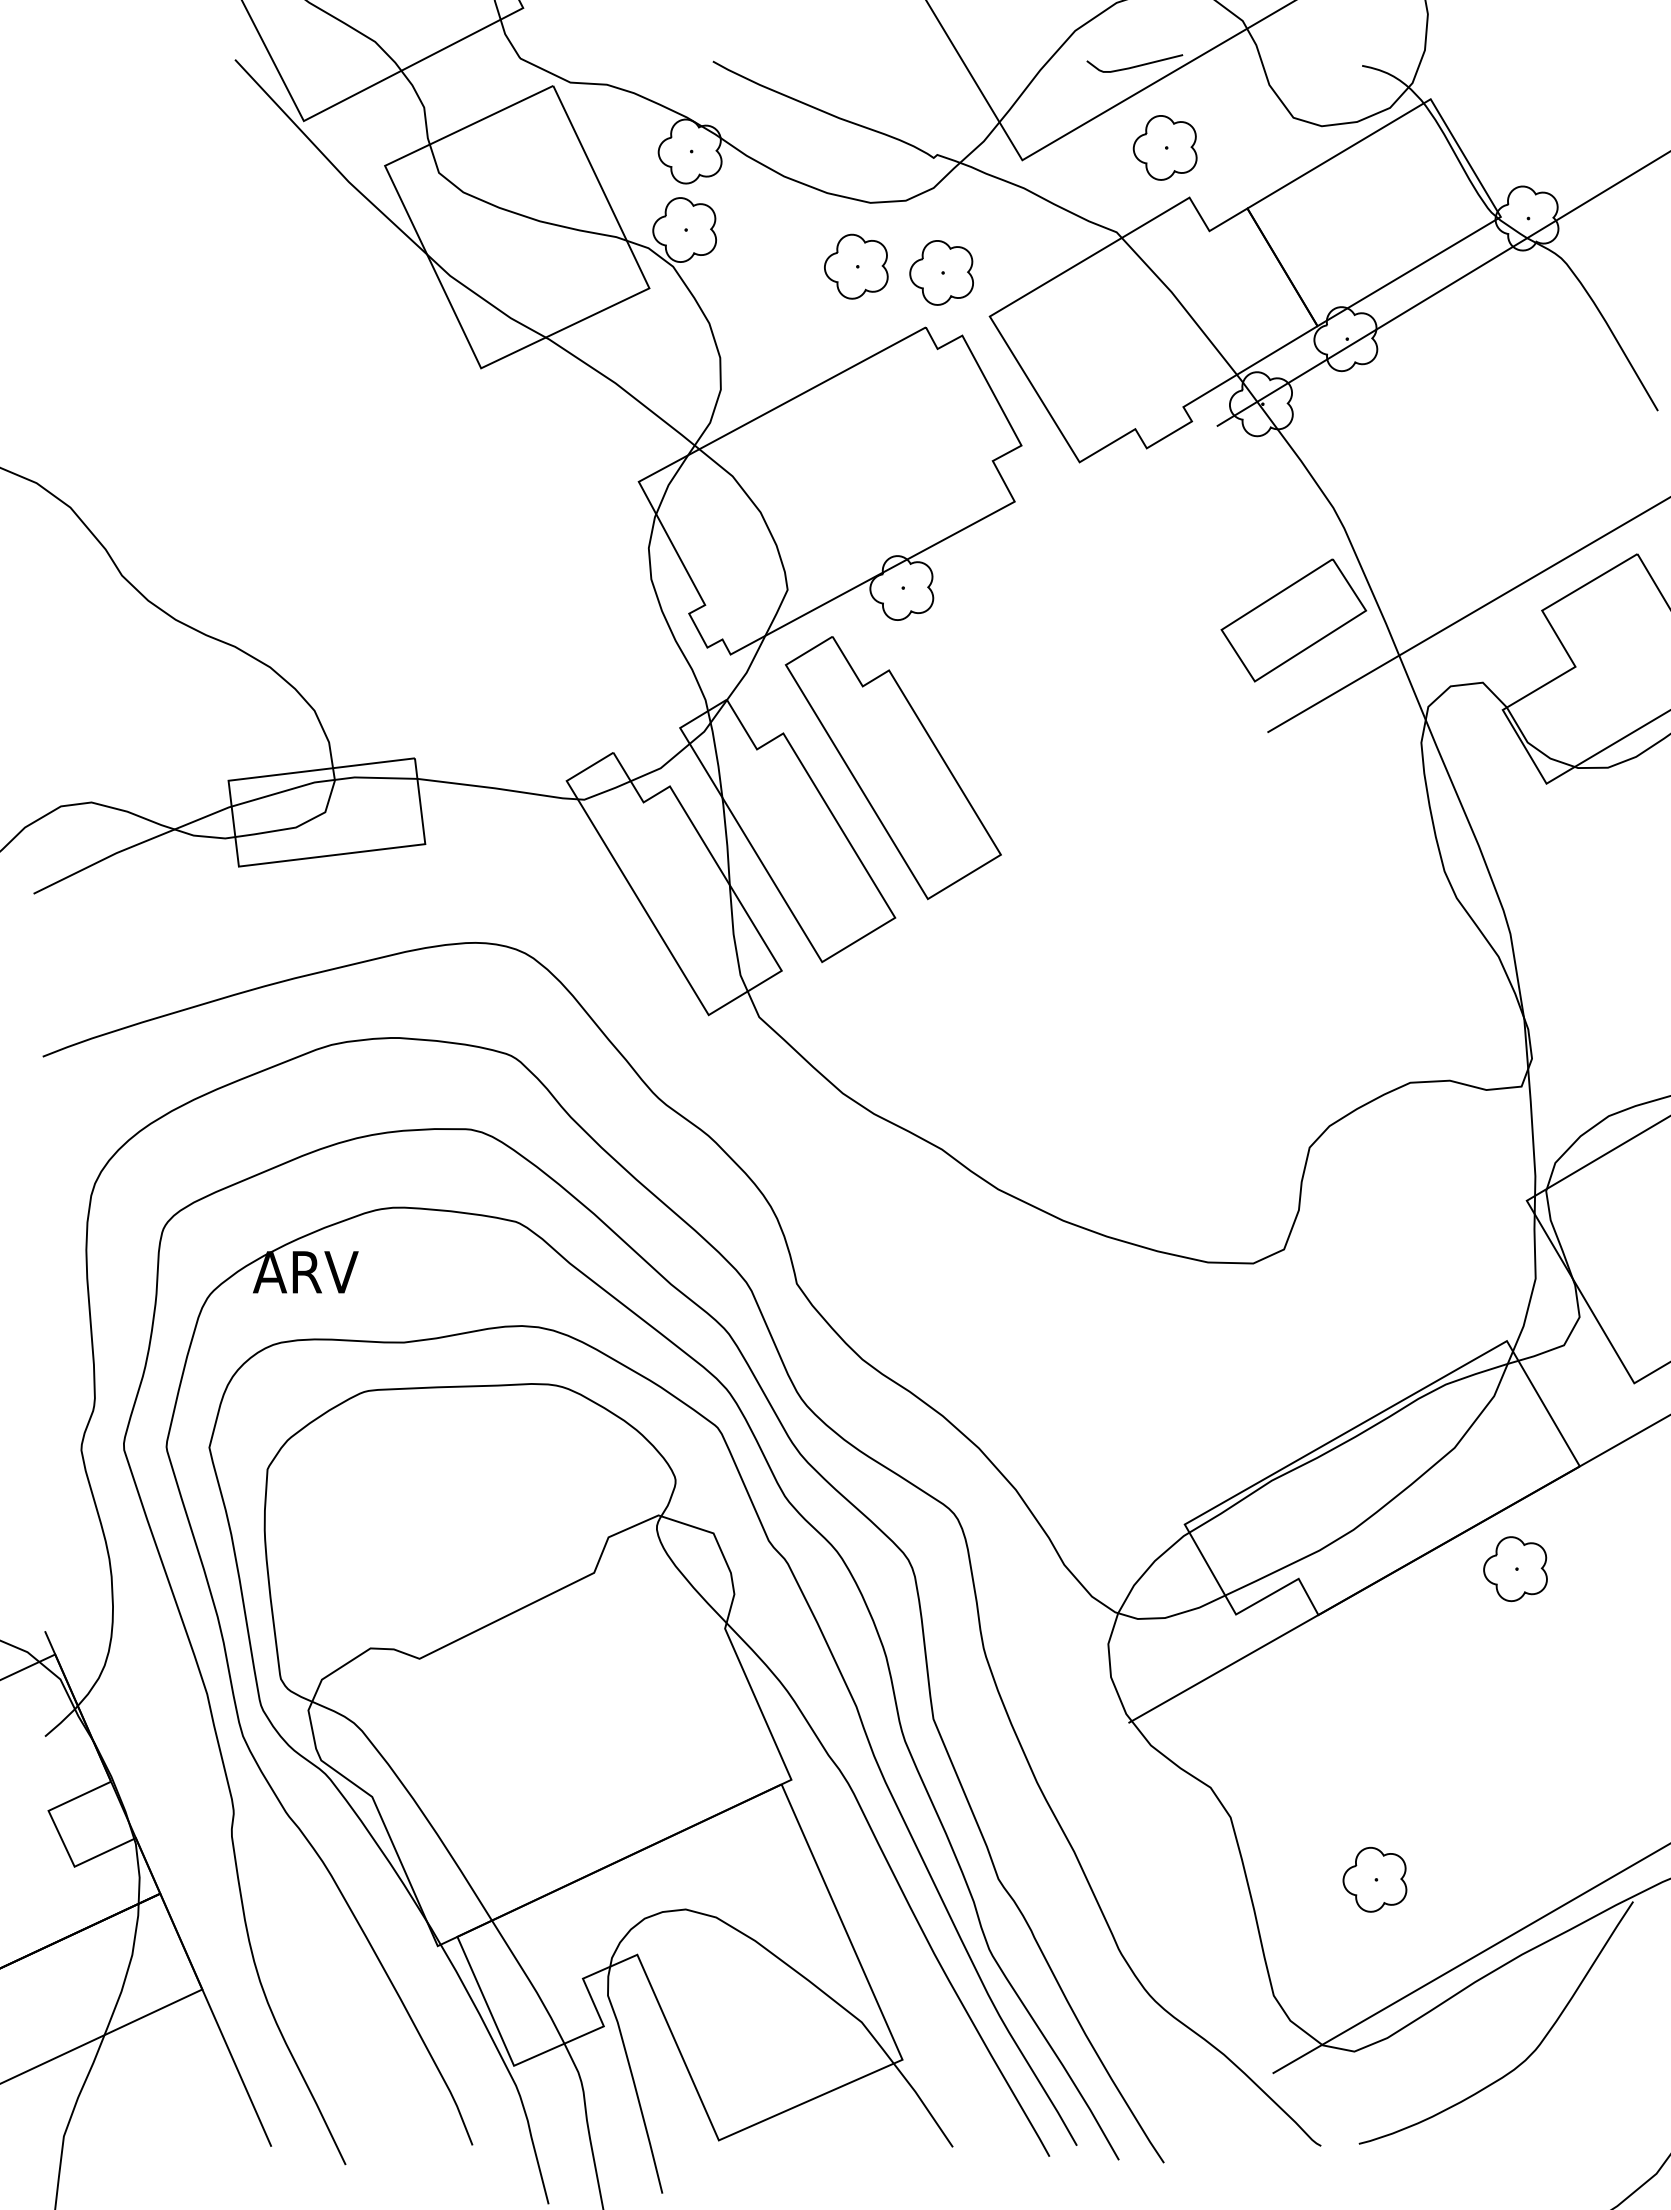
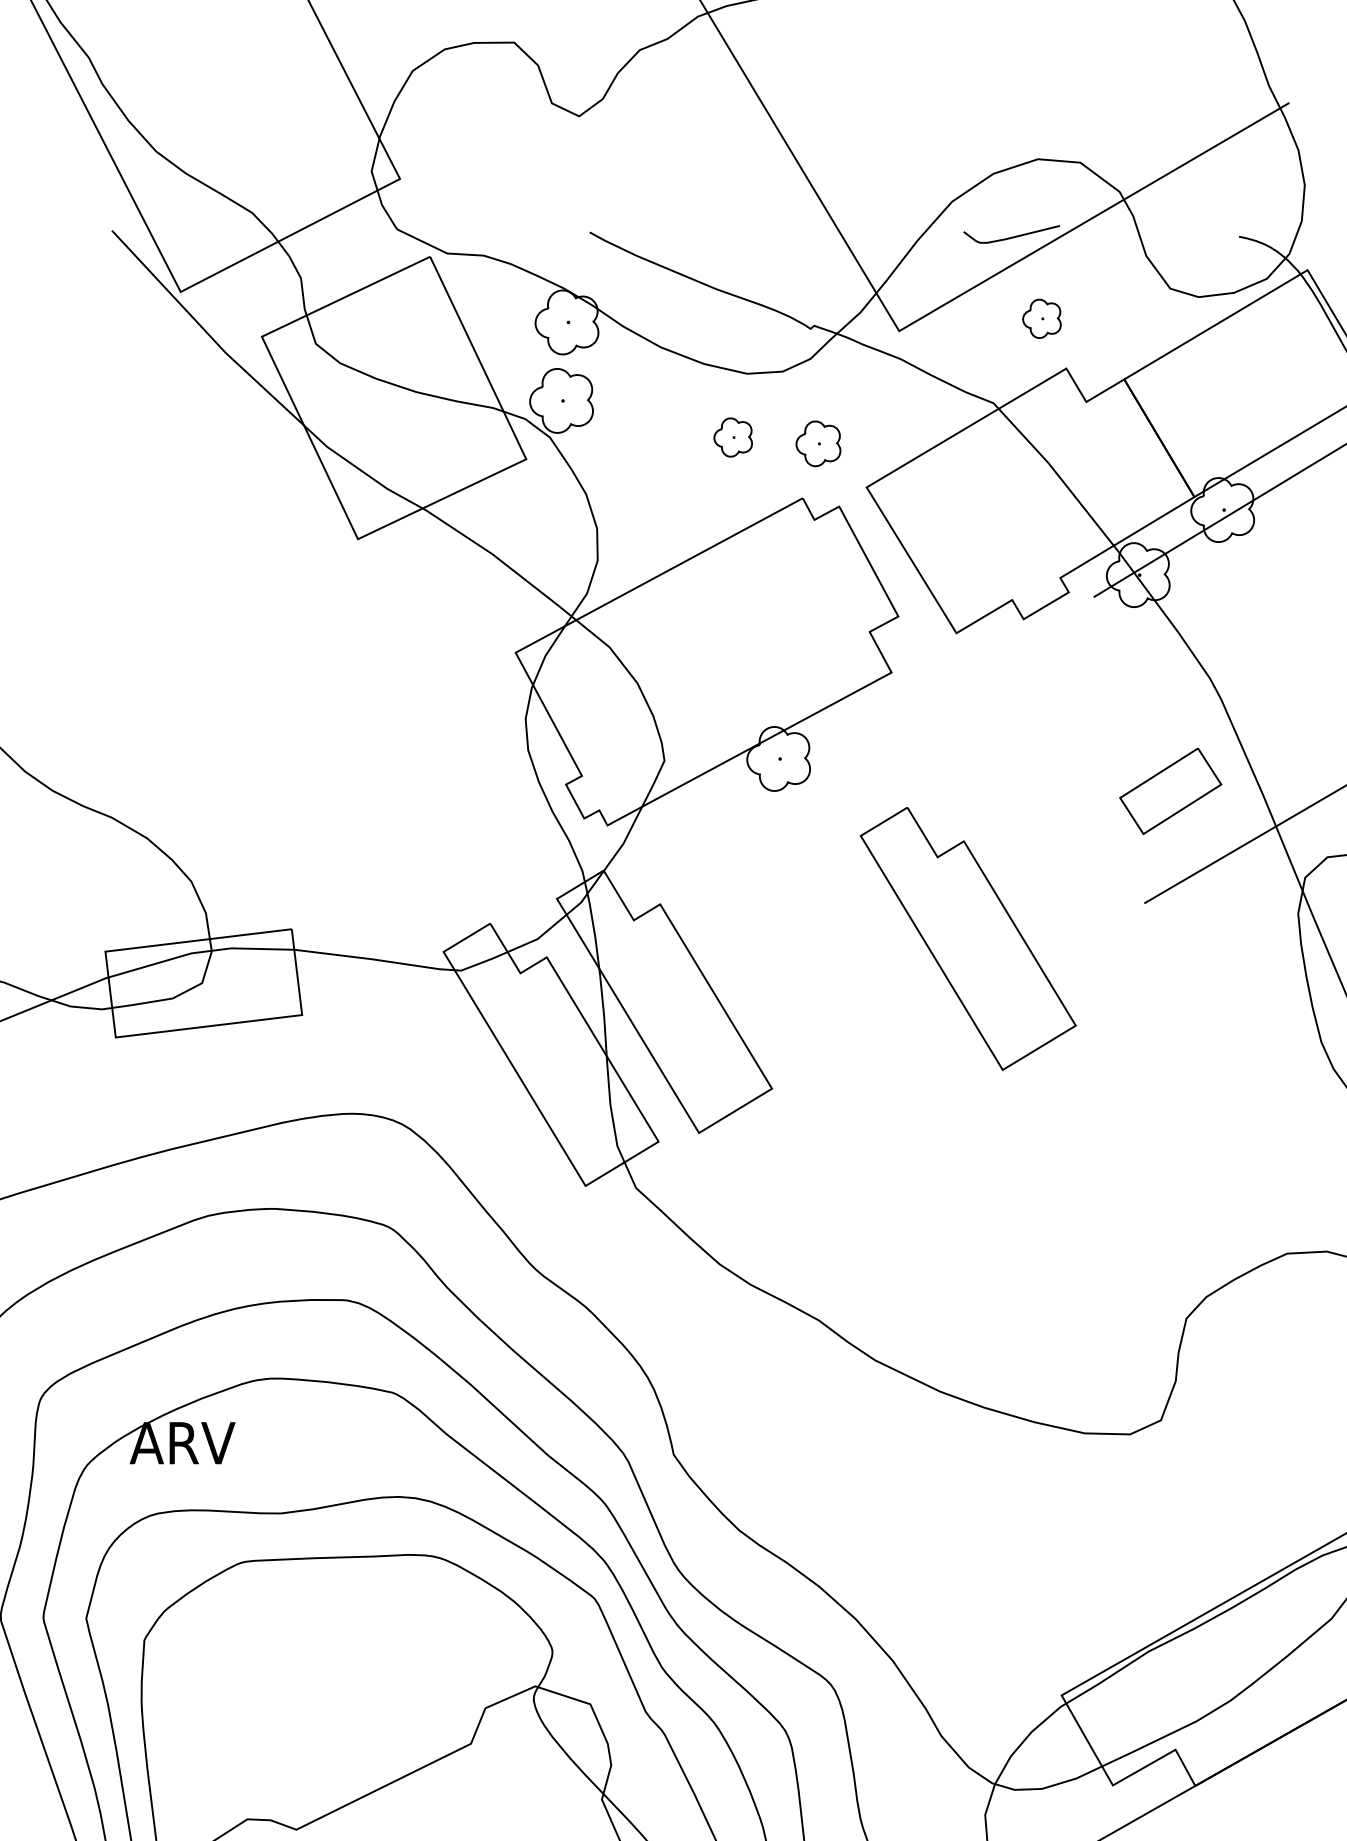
part: (1164, 147) -> (1041, 318), size x0.6
part: (856, 266) -> (733, 437), size x0.6
part: (941, 272) -> (818, 443), size x0.7
part: (1293, 620) -> (1170, 791), size x0.7
part: (892, 768) -> (967, 939), moved

